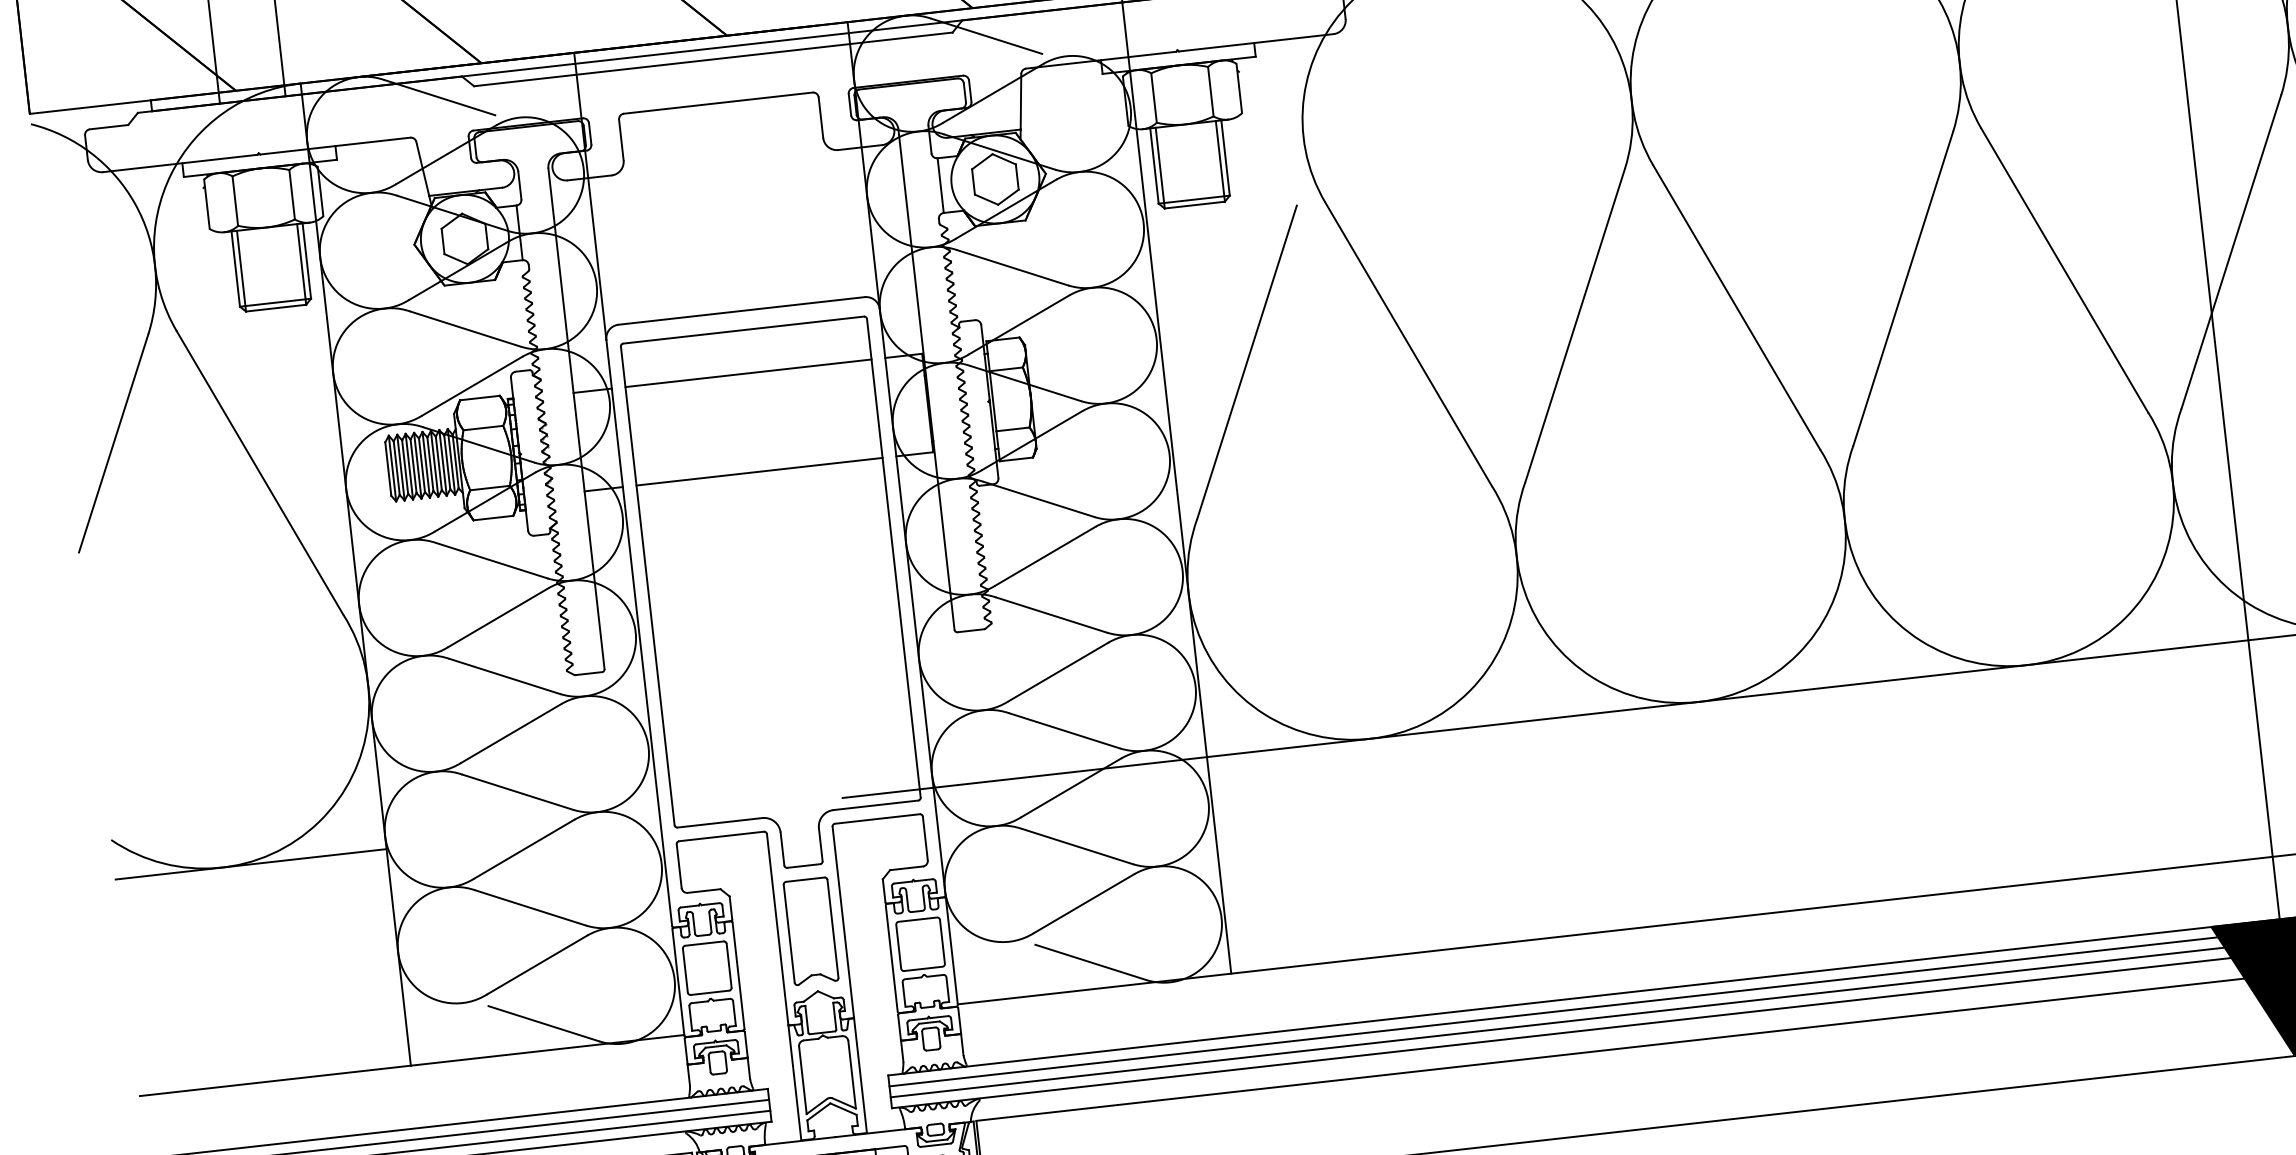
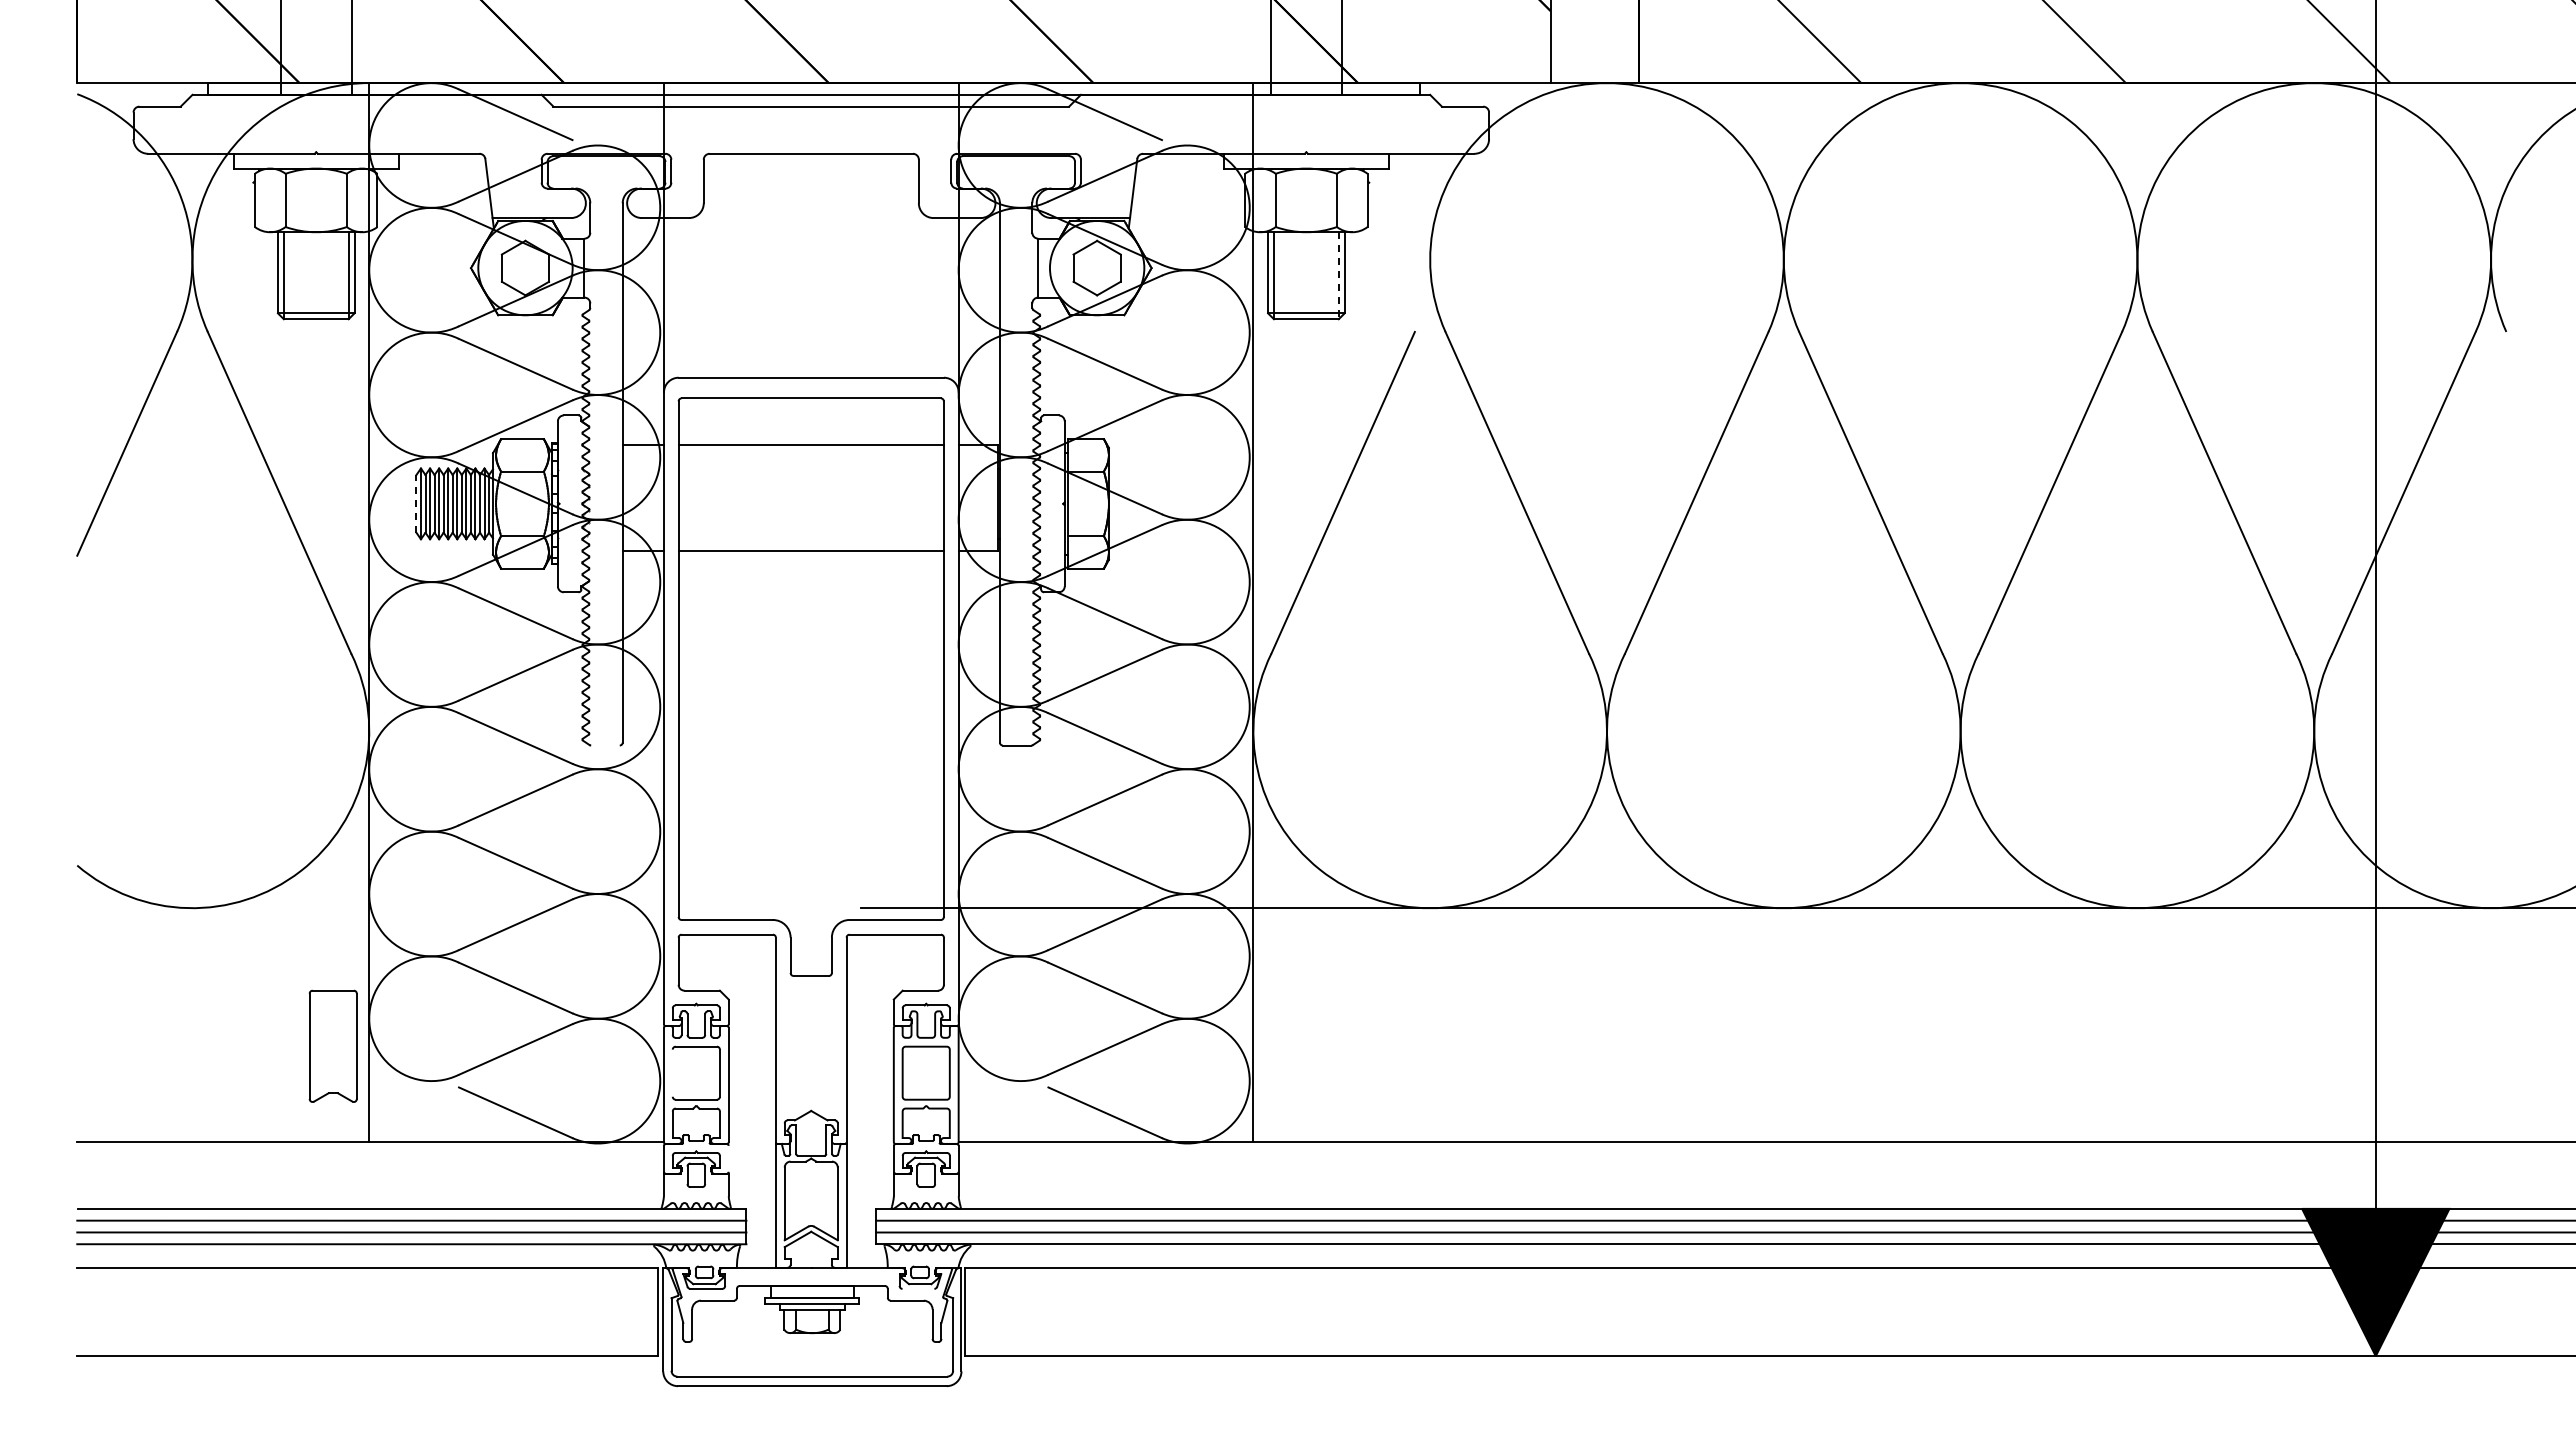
line: (1220, 162) -> (1338, 276), solid -> dashed
line: (388, 468) -> (416, 503), solid -> dashed
line: (588, 673) -> (605, 745), removed
line: (251, 864) -> (223, 908), removed
part: (810, 930) -> (332, 1045), moved
line: (685, 970) -> (672, 1072), removed
line: (745, 1044) -> (728, 1158), removed
line: (935, 1144) -> (918, 1288), removed

